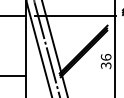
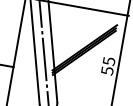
text: (105, 60) -> (107, 64), 36 -> 55

